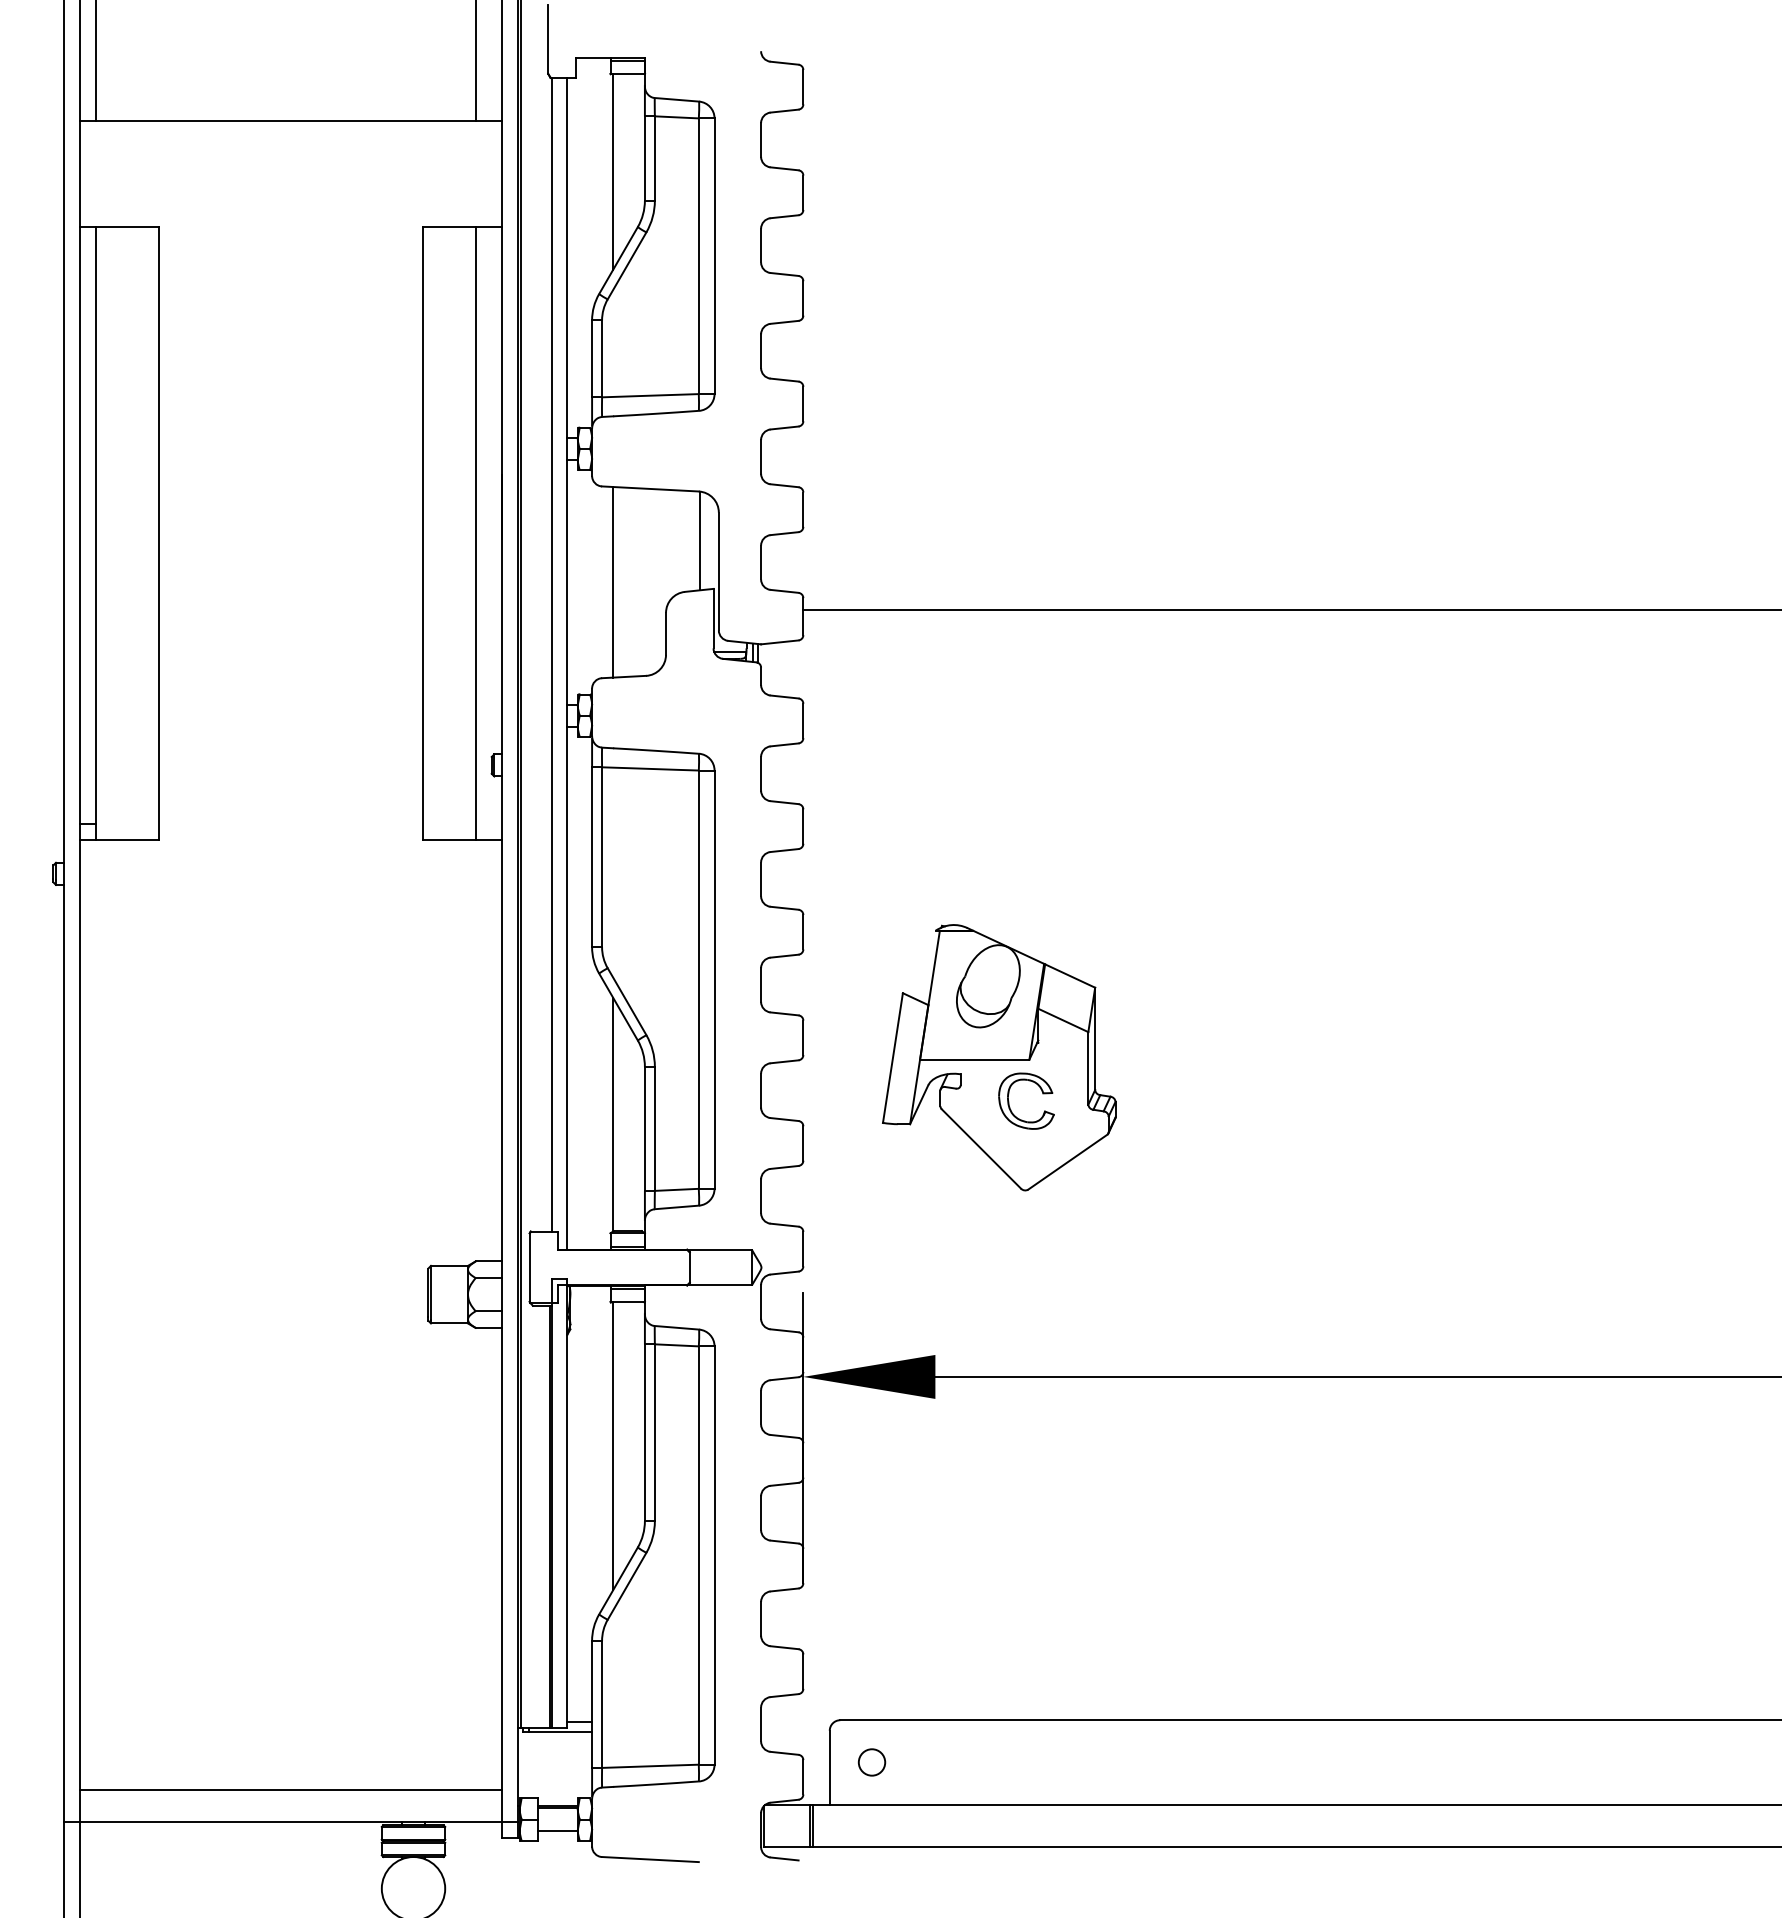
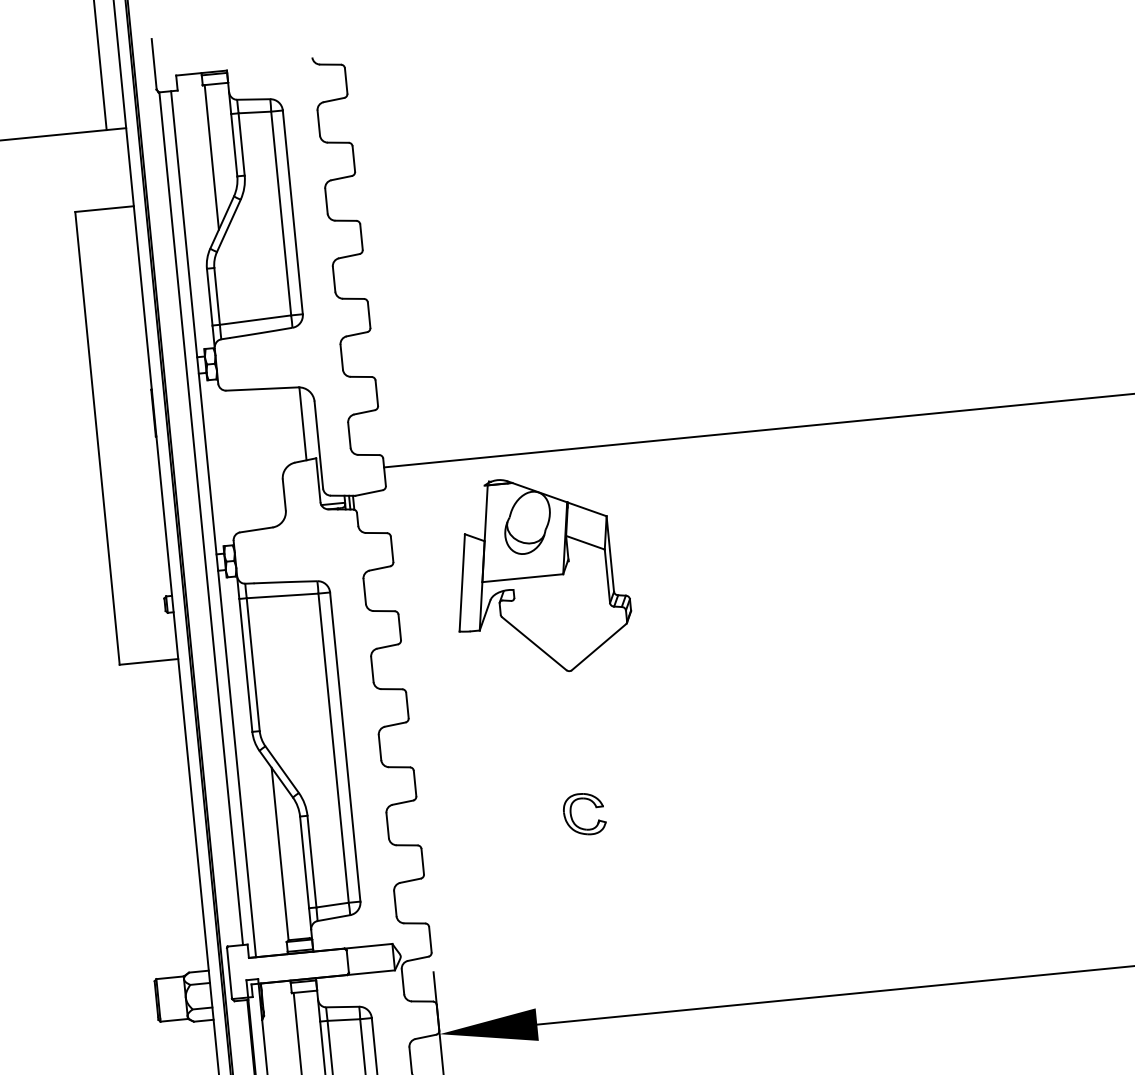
line: (475, 533) -> (136, 434), removed
line: (613, 582) -> (241, 460), removed
part: (999, 1057) -> (540, 574), moved

